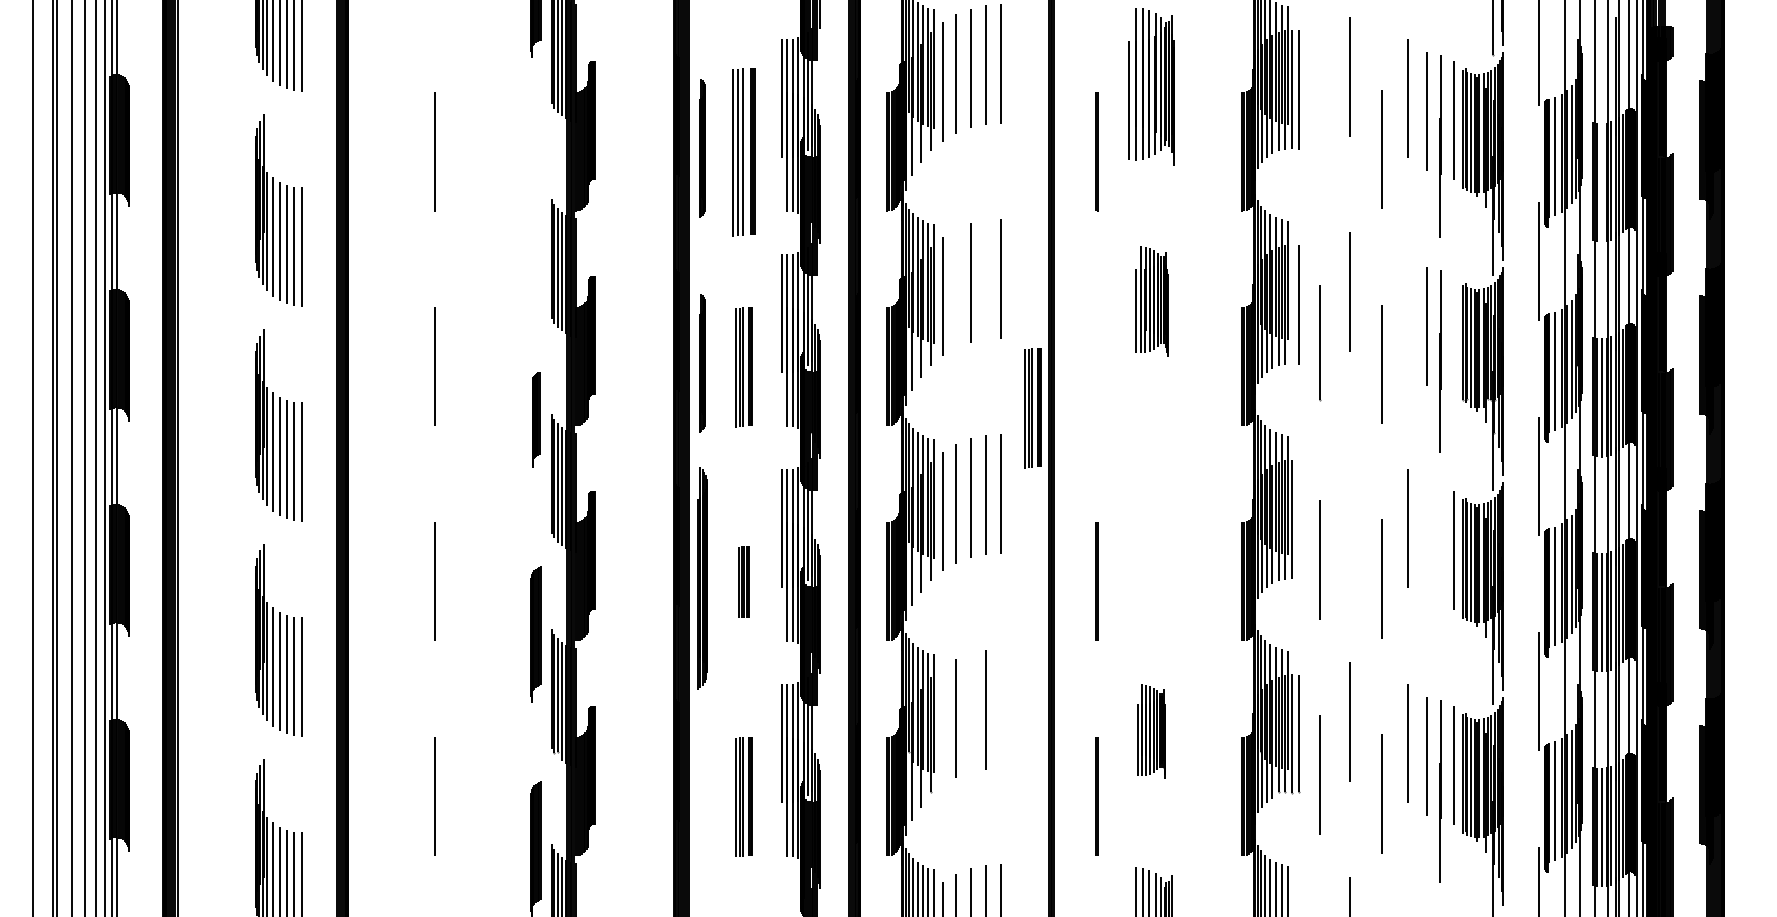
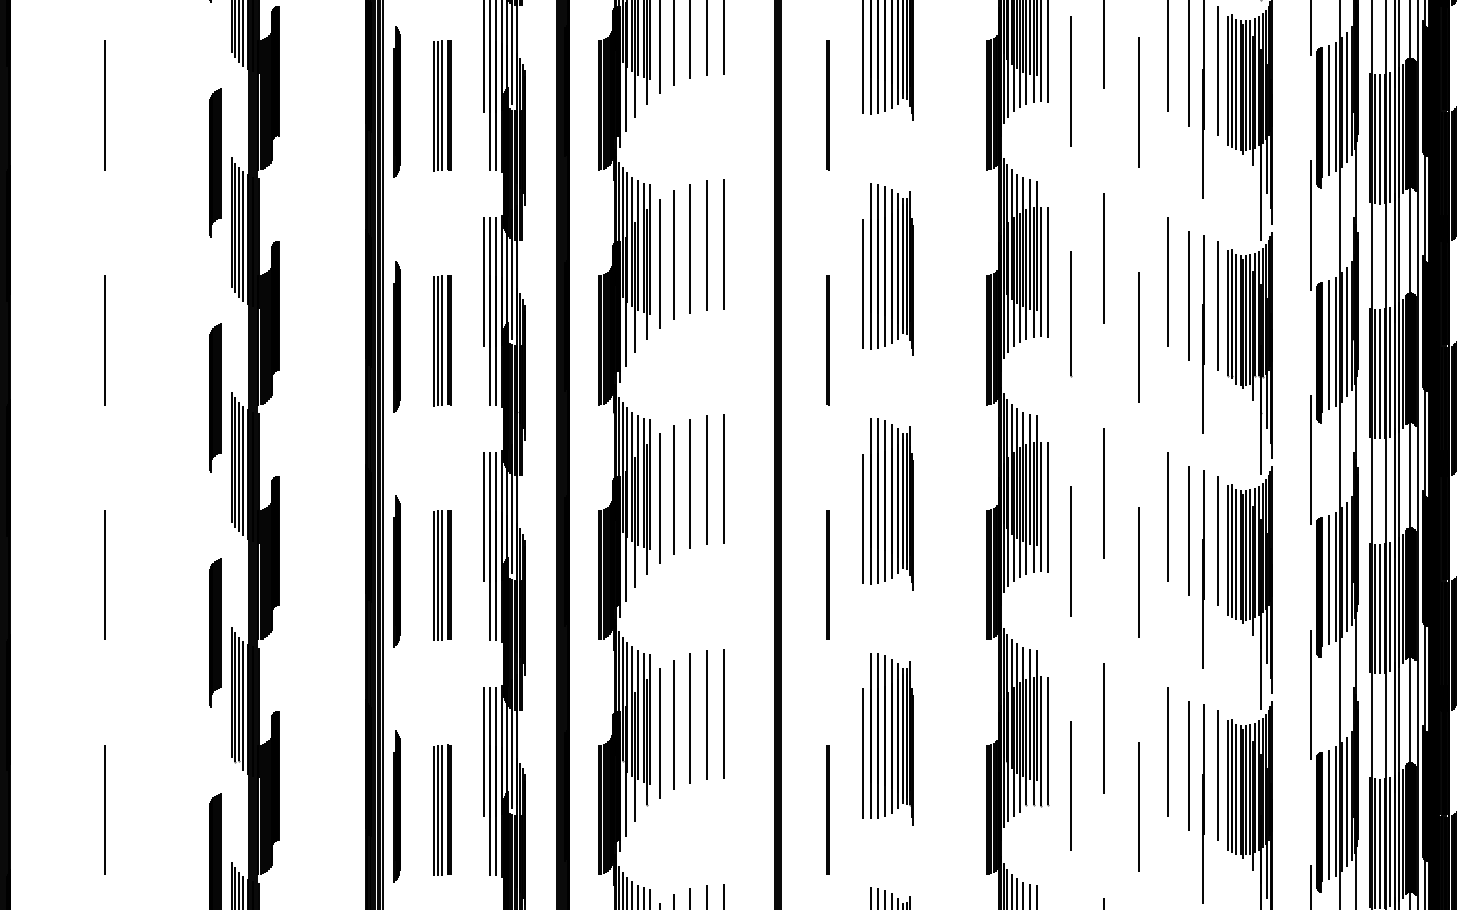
line: (1319, 129) -> (1071, 81), added
part: (743, 152) -> (441, 106), size x0.71
line: (1602, 182) -> (1380, 138), added
part: (535, 204) -> (214, 162), added
line: (985, 279) -> (706, 244), added
line: (956, 288) -> (674, 254), added
part: (1151, 301) -> (887, 268), size x1.43
line: (1291, 304) -> (1040, 272), added
line: (1408, 313) -> (1168, 282), added
line: (1453, 335) -> (1217, 306), added
line: (1096, 366) -> (827, 339), added
part: (1032, 408) -> (757, 385), removed
part: (535, 419) -> (214, 397), size x1.43
line: (1349, 506) -> (1103, 492), added
part: (1151, 516) -> (887, 503), added
line: (1298, 519) -> (1048, 507), added
line: (1426, 541) -> (1188, 531), added
line: (1440, 576) -> (1203, 569), added
part: (702, 578) -> (396, 571), size x0.62
part: (743, 581) -> (441, 574), size x1.67
line: (1001, 708) -> (723, 713), added
line: (970, 712) -> (689, 718), added
line: (942, 726) -> (659, 733), added
part: (1151, 731) -> (887, 738), size x1.67
part: (702, 793) -> (396, 806), added

